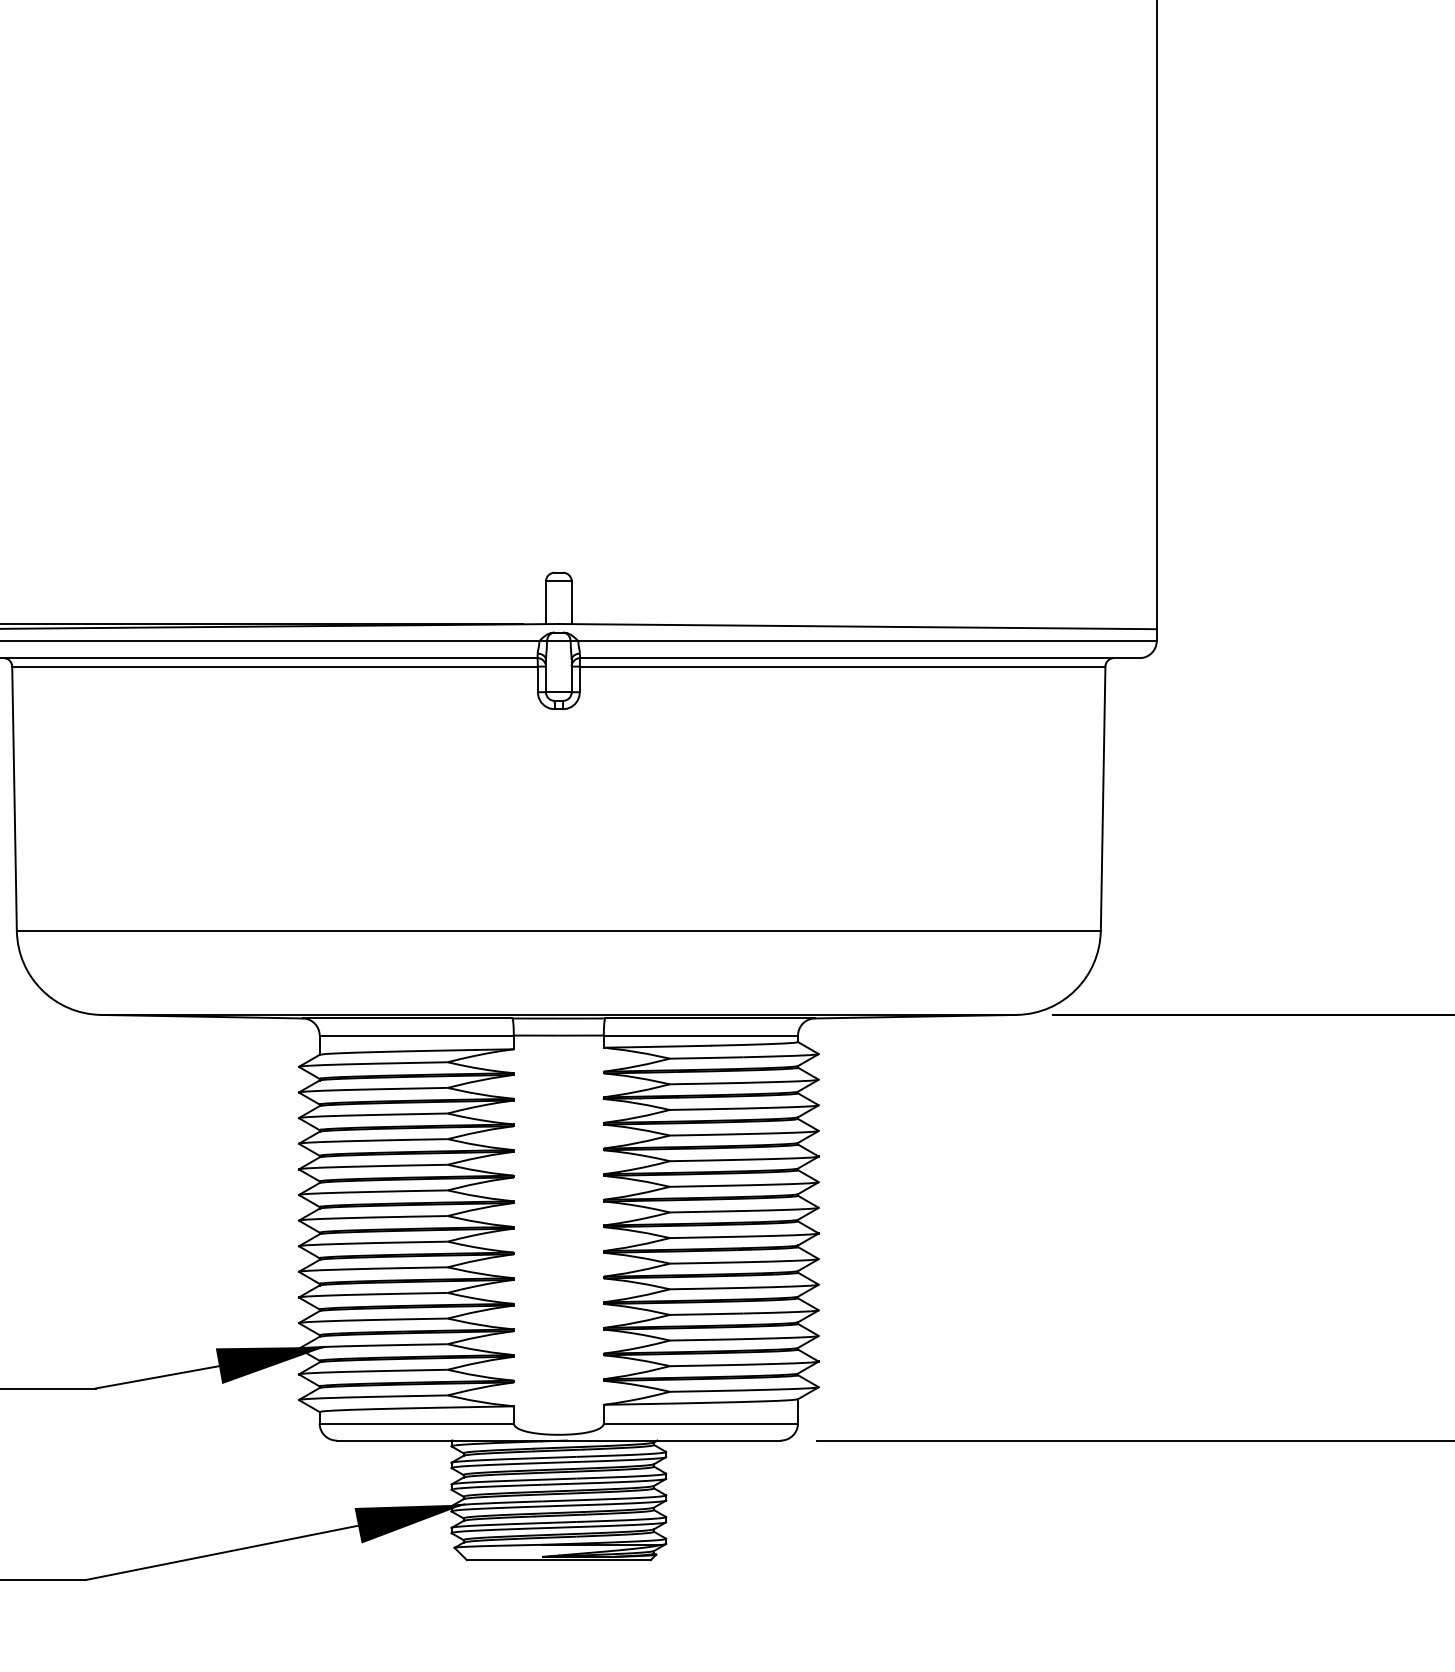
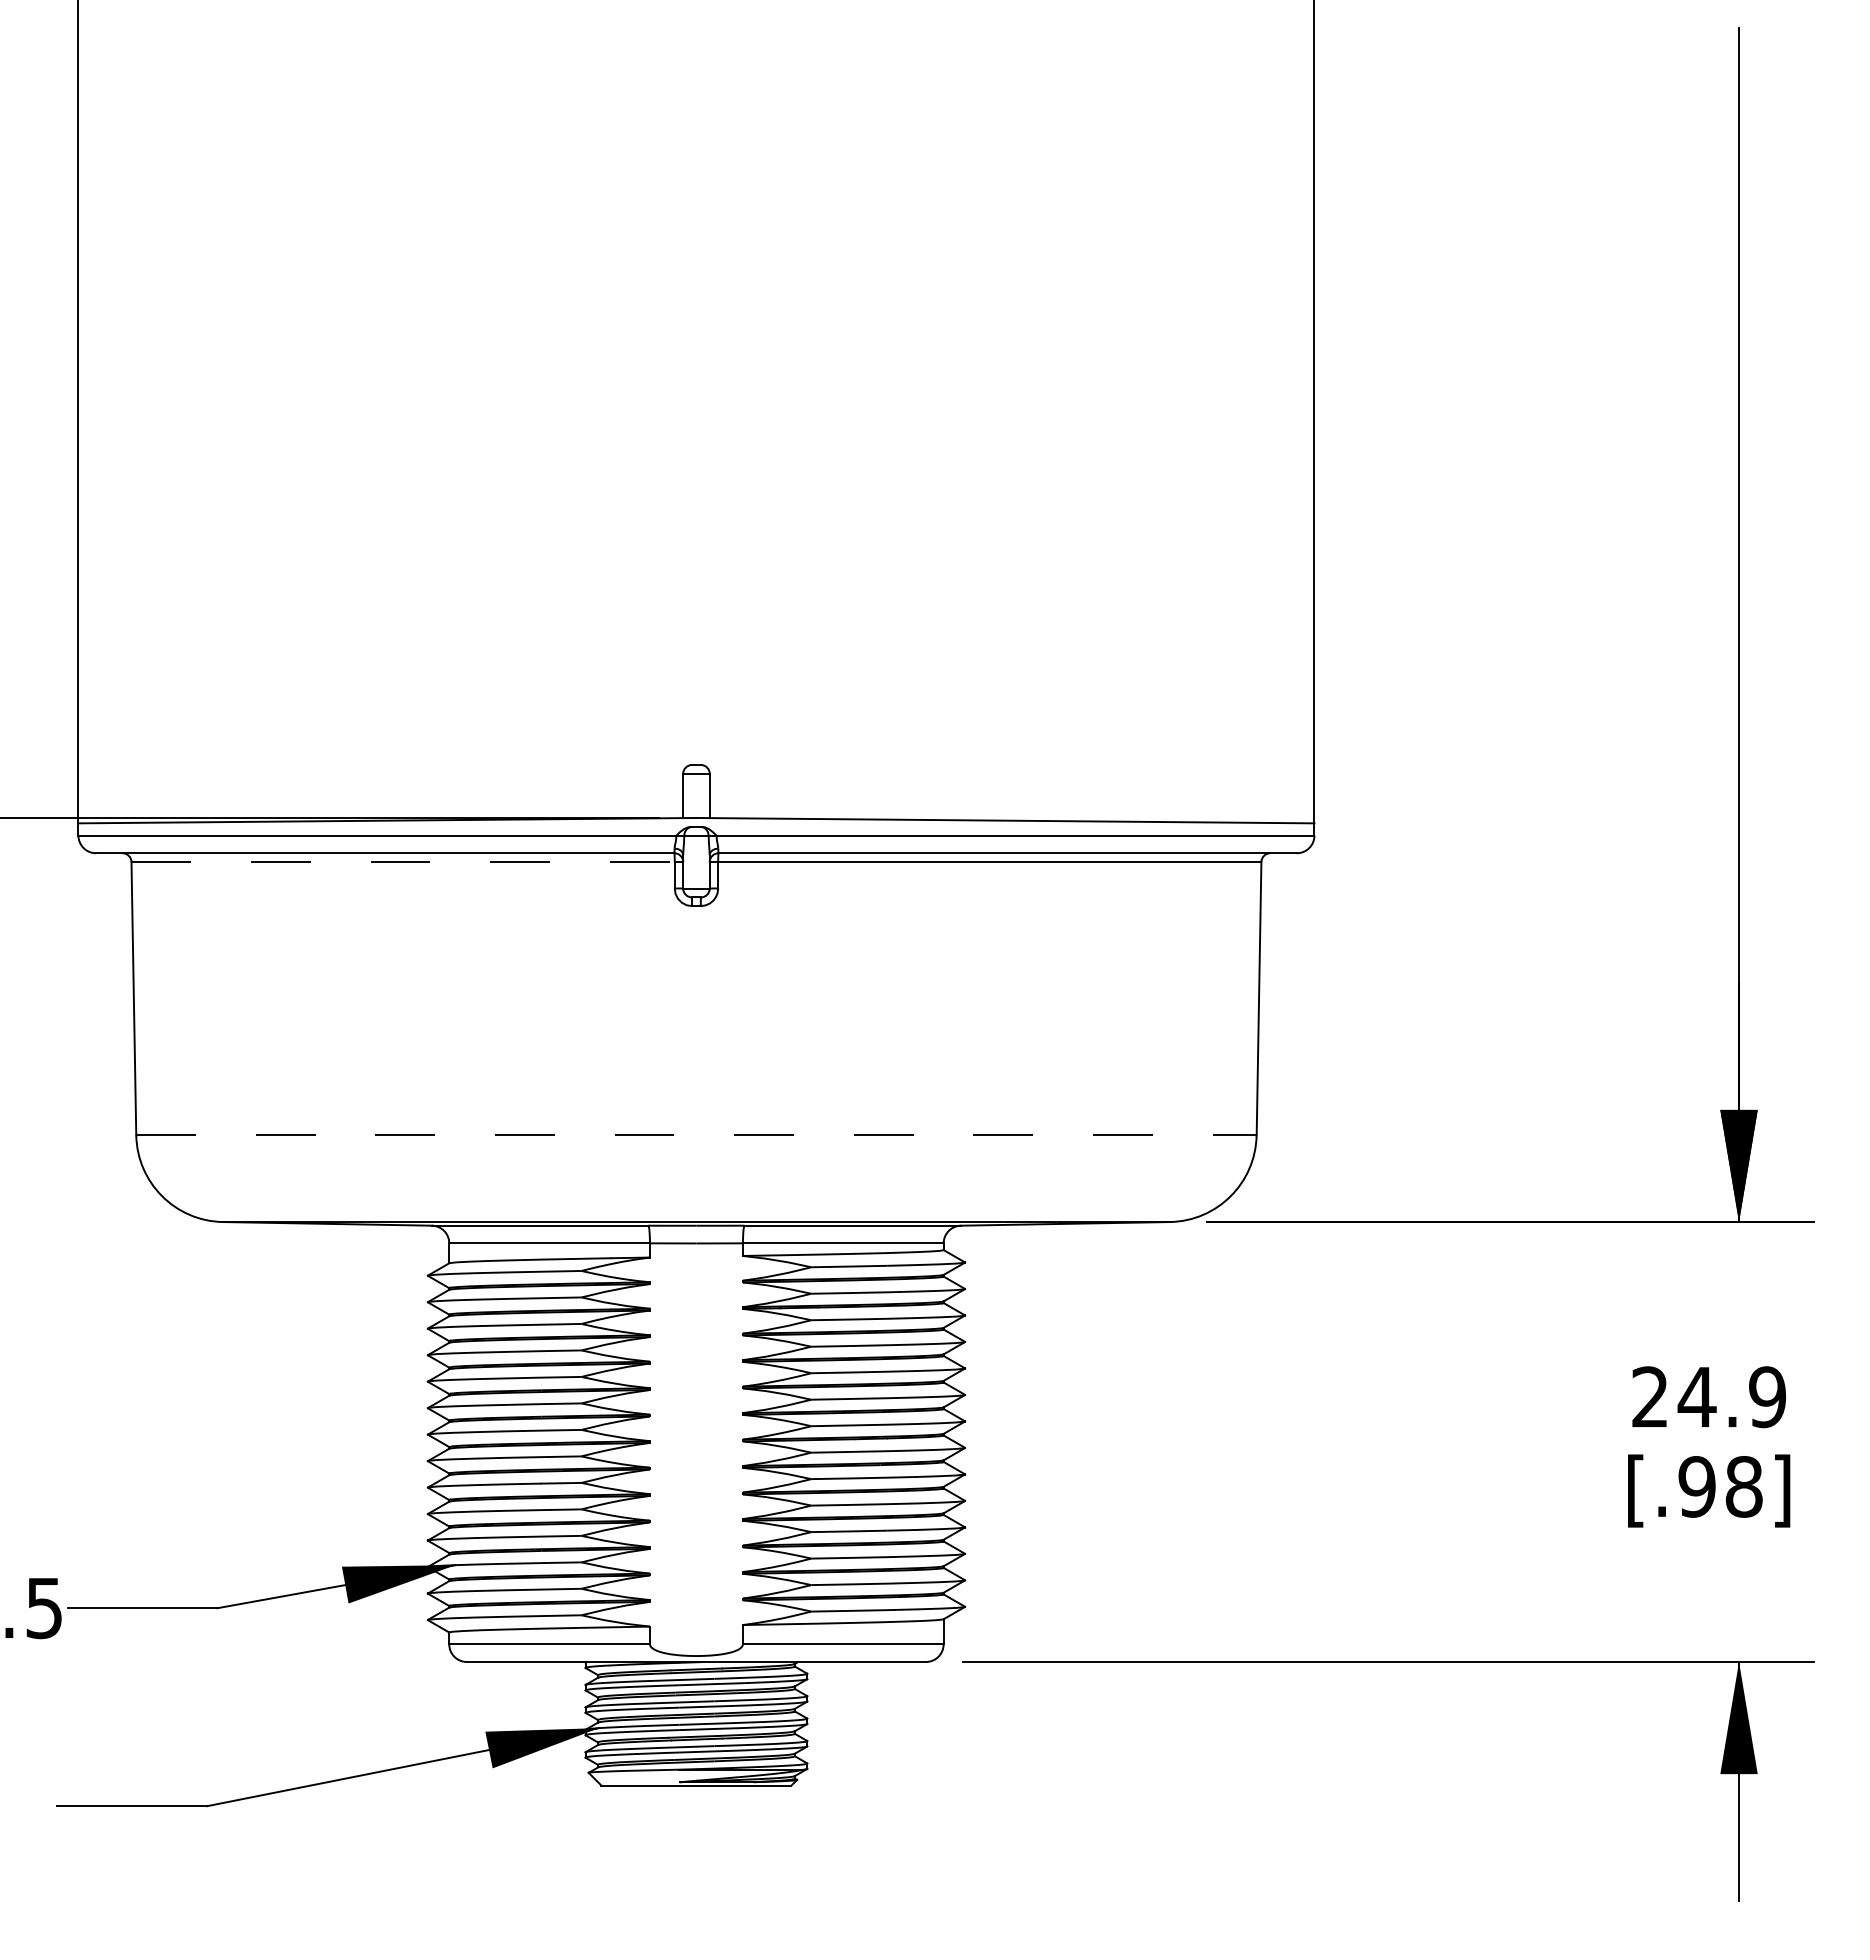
line: (275, 666) -> (403, 861), solid -> dashed
line: (558, 931) -> (696, 1135), solid -> dashed

